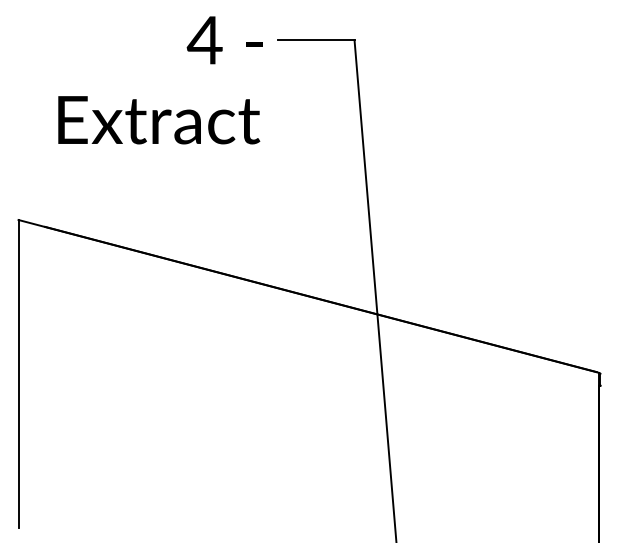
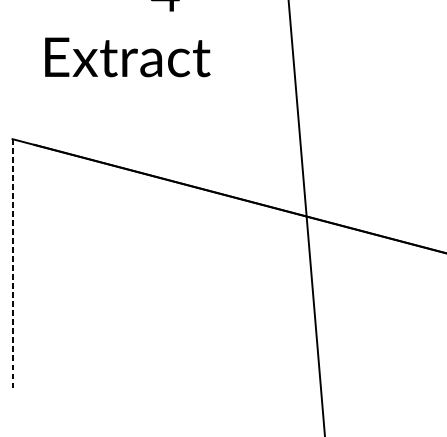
line: (18, 373) -> (12, 264), solid -> dashed

